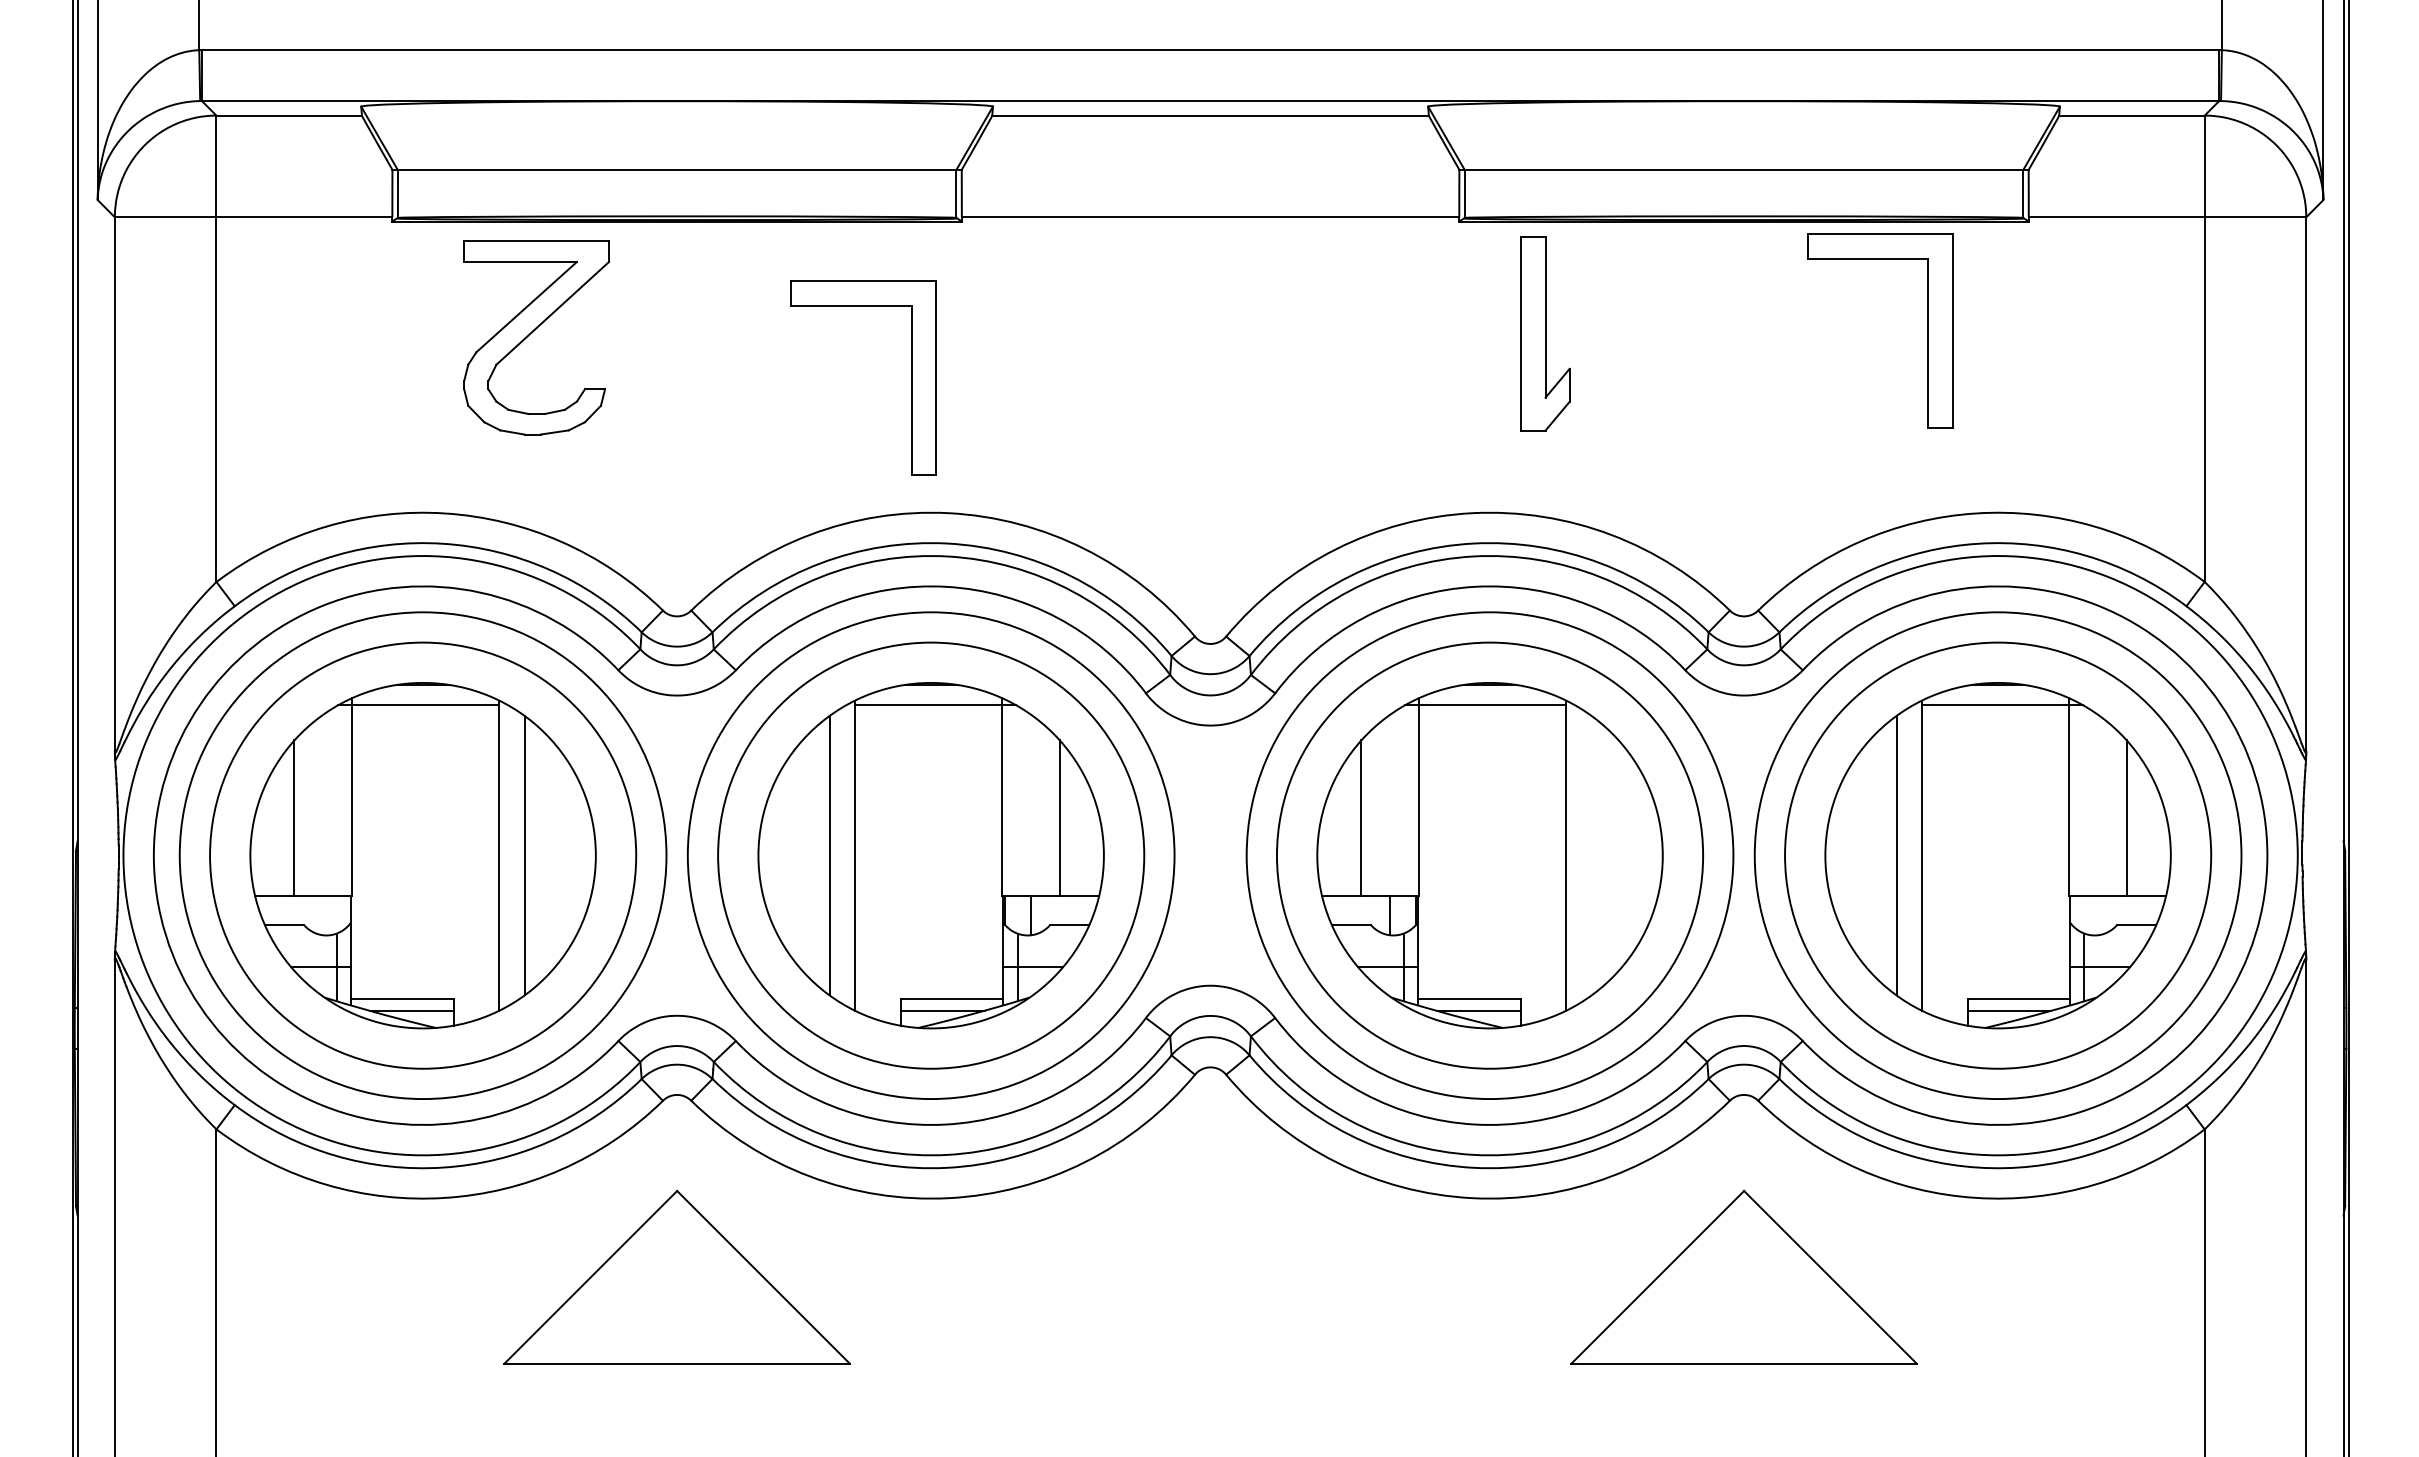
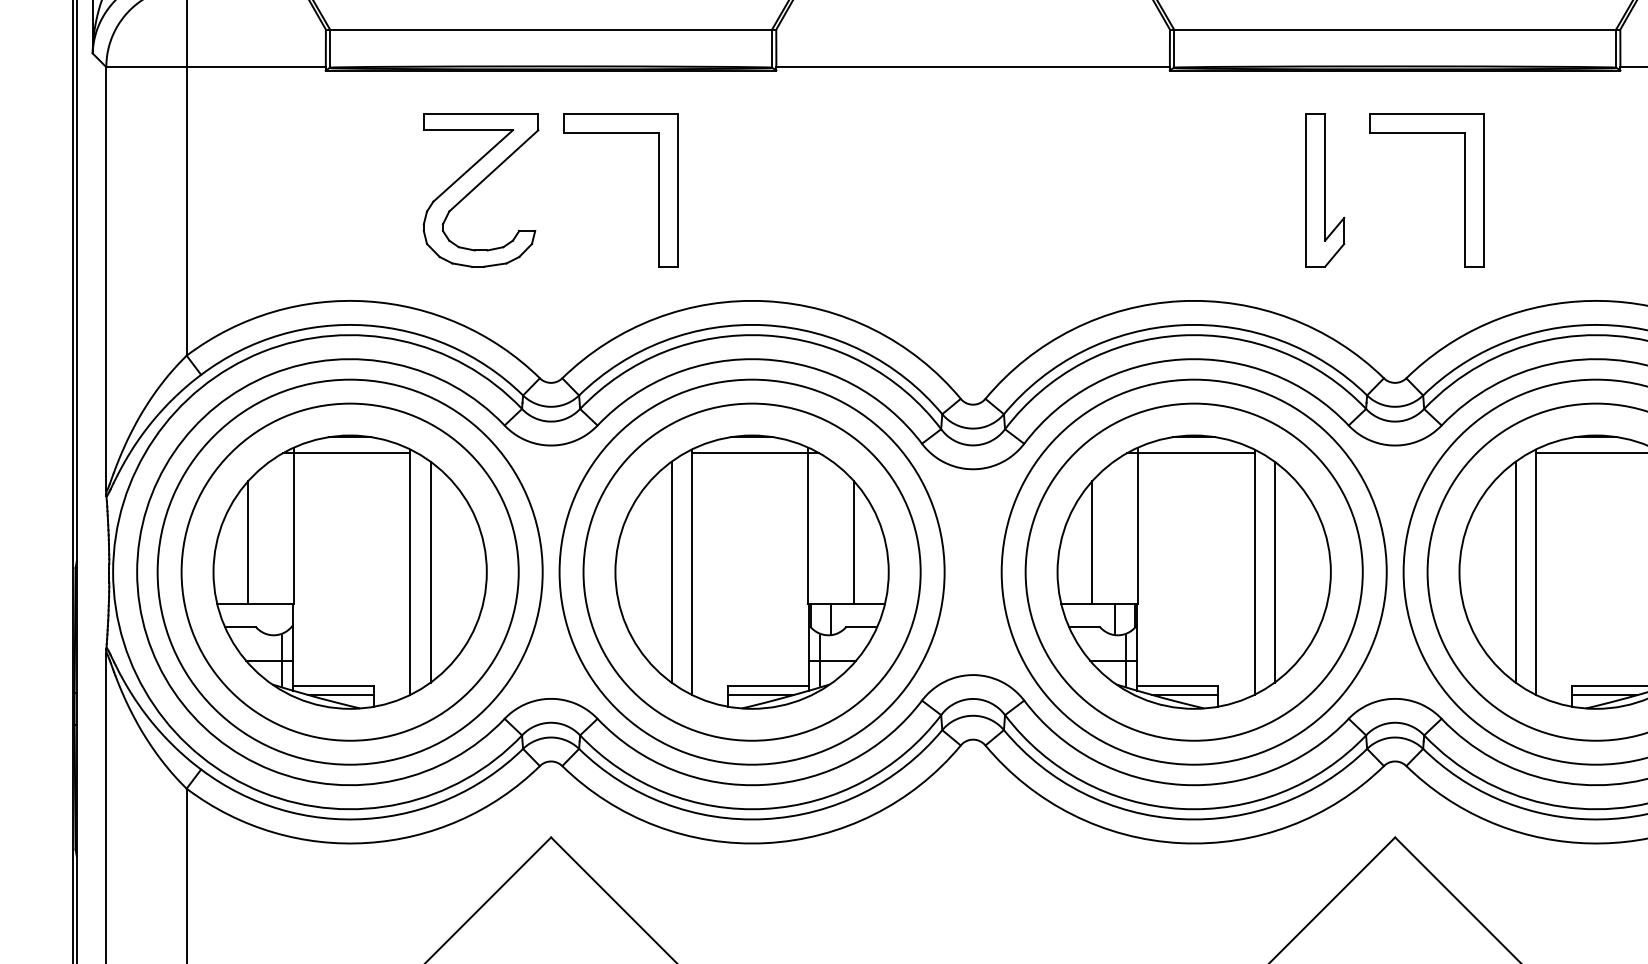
part: (1927, 330) -> (1464, 189), moved
part: (1545, 333) -> (1325, 189), moved
part: (536, 337) -> (481, 189), moved
part: (911, 377) -> (659, 189), moved
line: (1591, 855) -> (1274, 572), added

